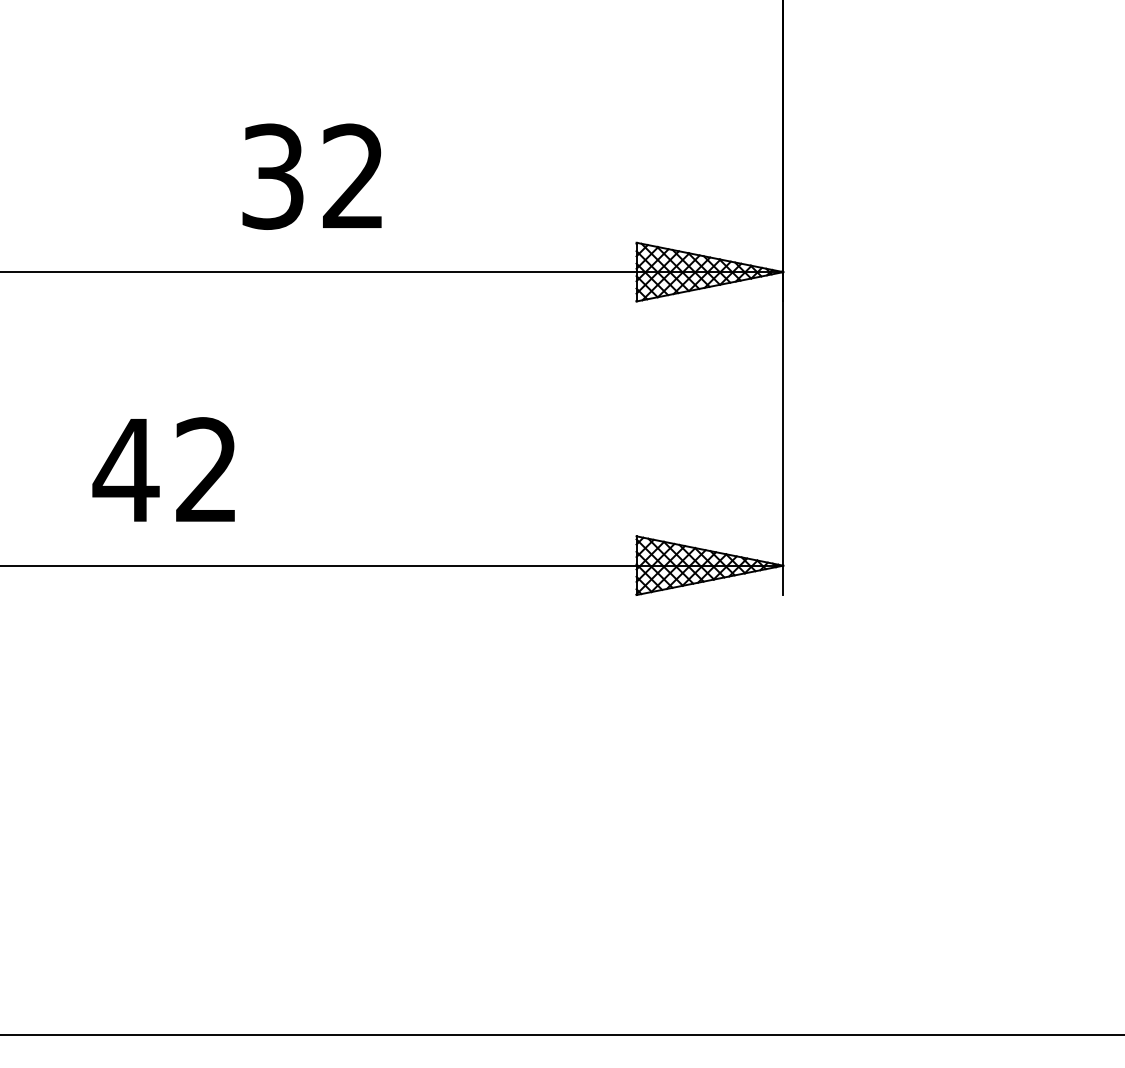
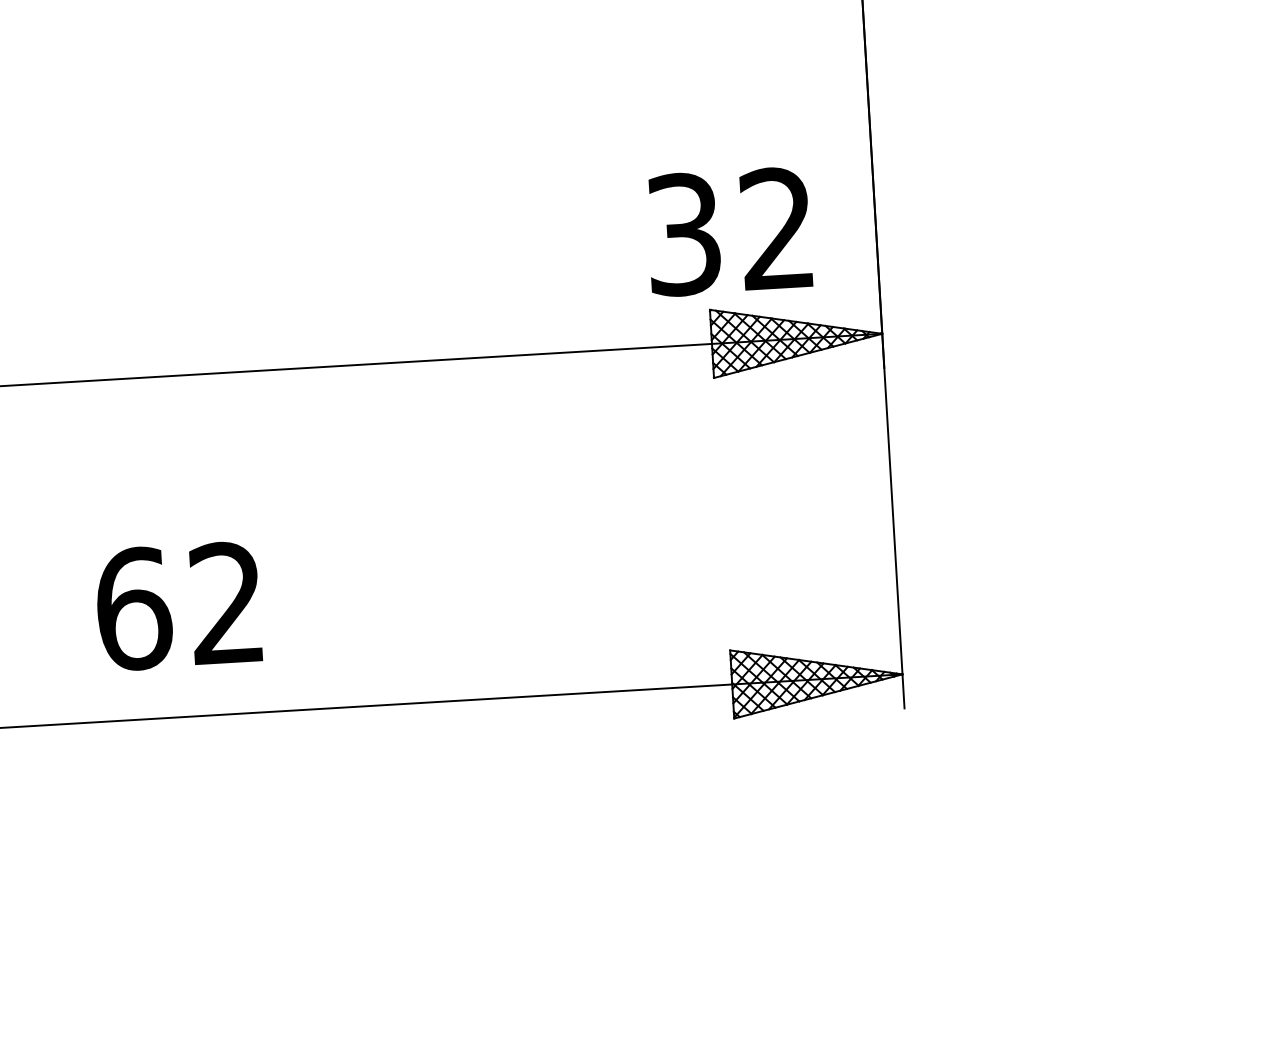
text: (311, 176) -> (728, 231), moved
text: (125, 470) -> (132, 609), 42 -> 62

